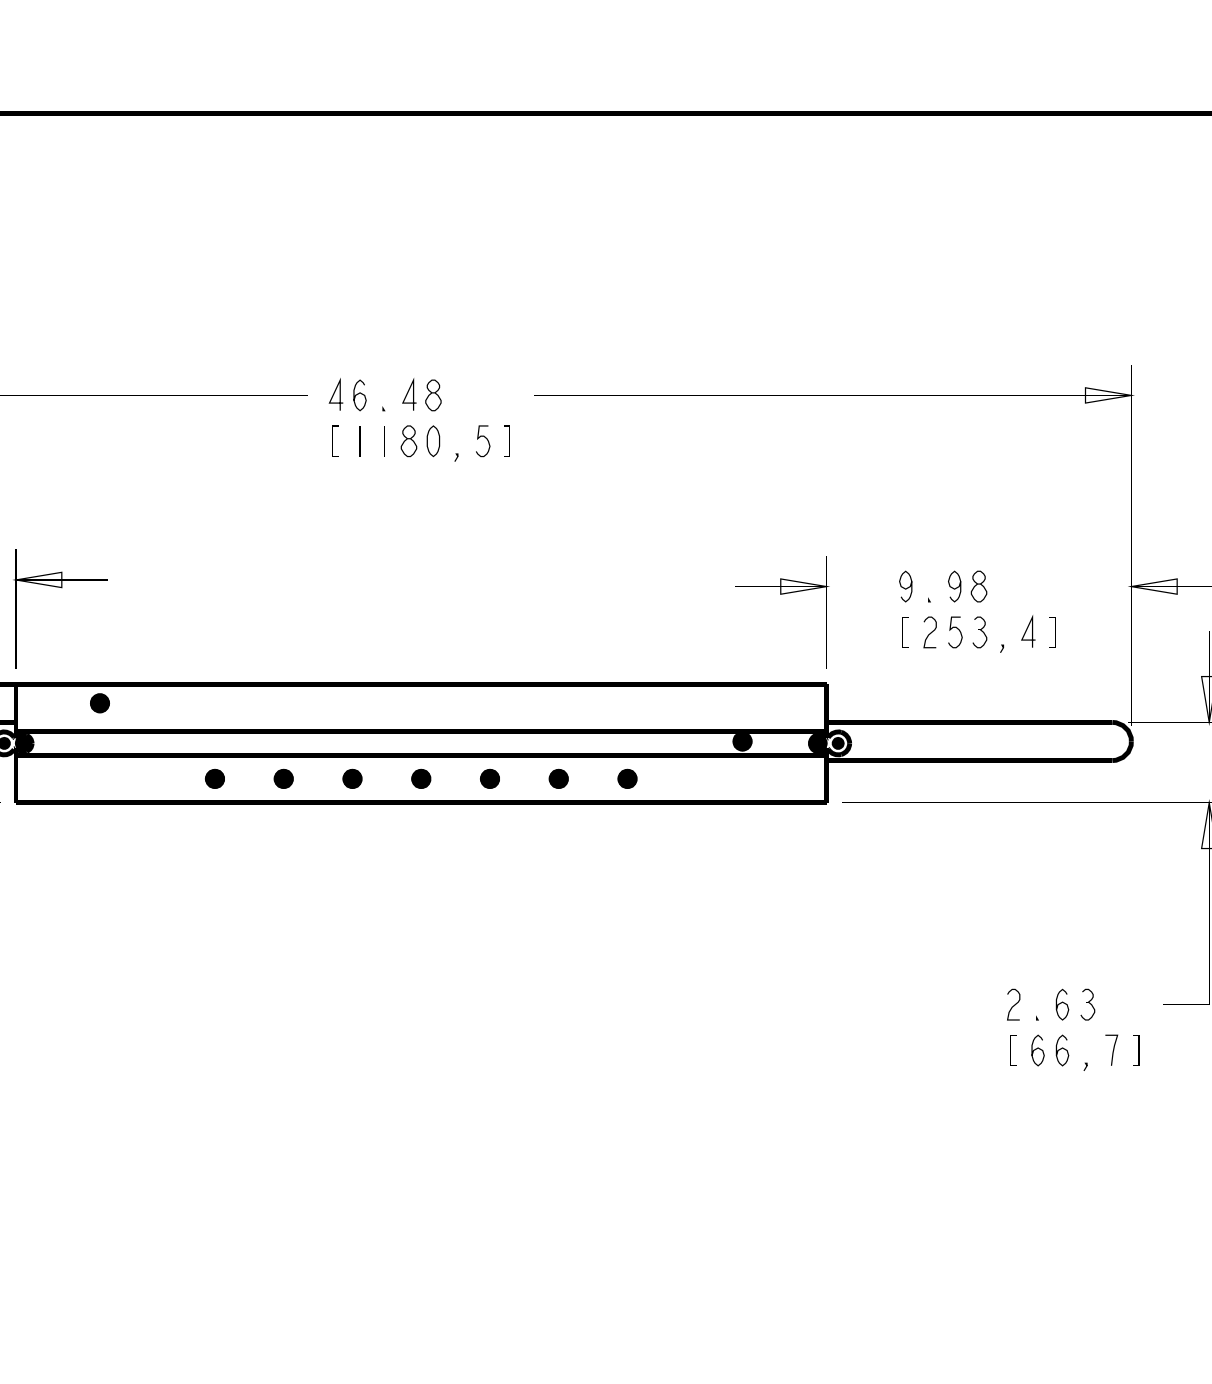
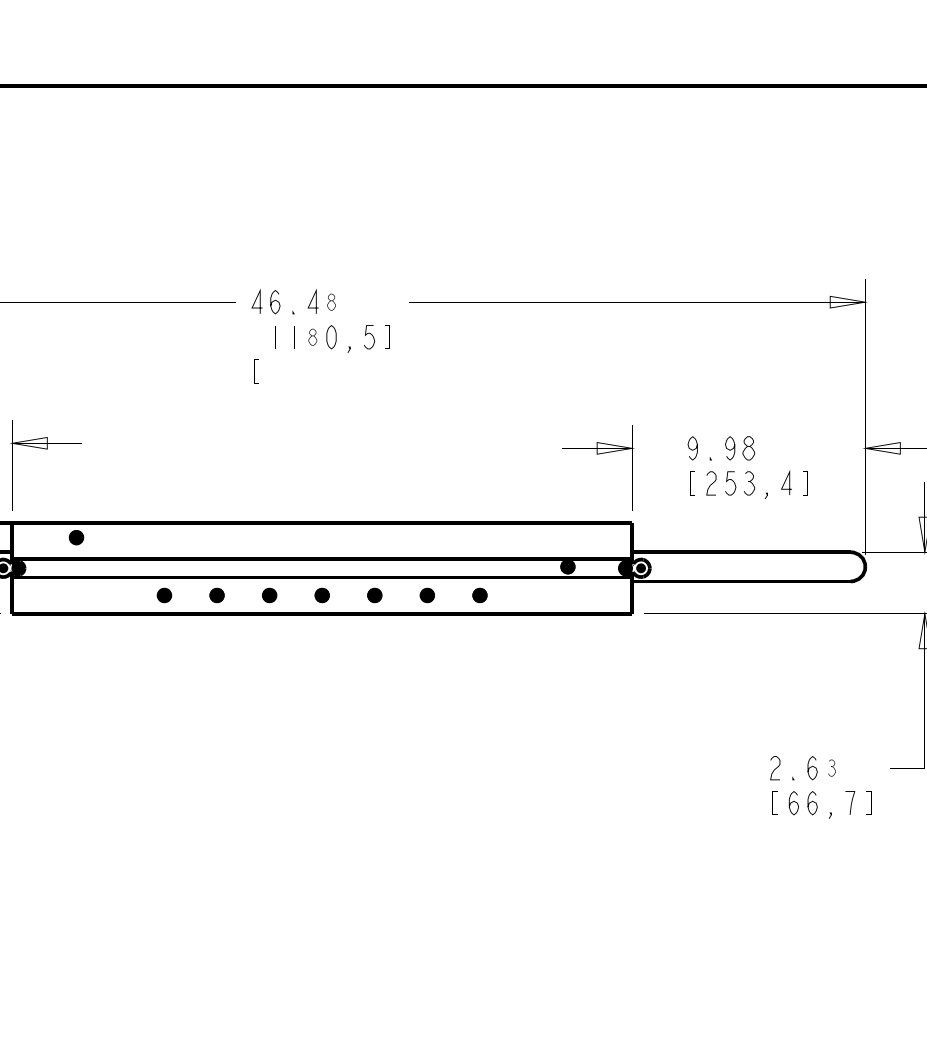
part: (433, 395) -> (331, 302), size x0.7
line: (332, 440) -> (254, 371), moved
part: (408, 441) -> (312, 337), size x0.7
part: (1087, 1004) -> (831, 768), size x0.7

